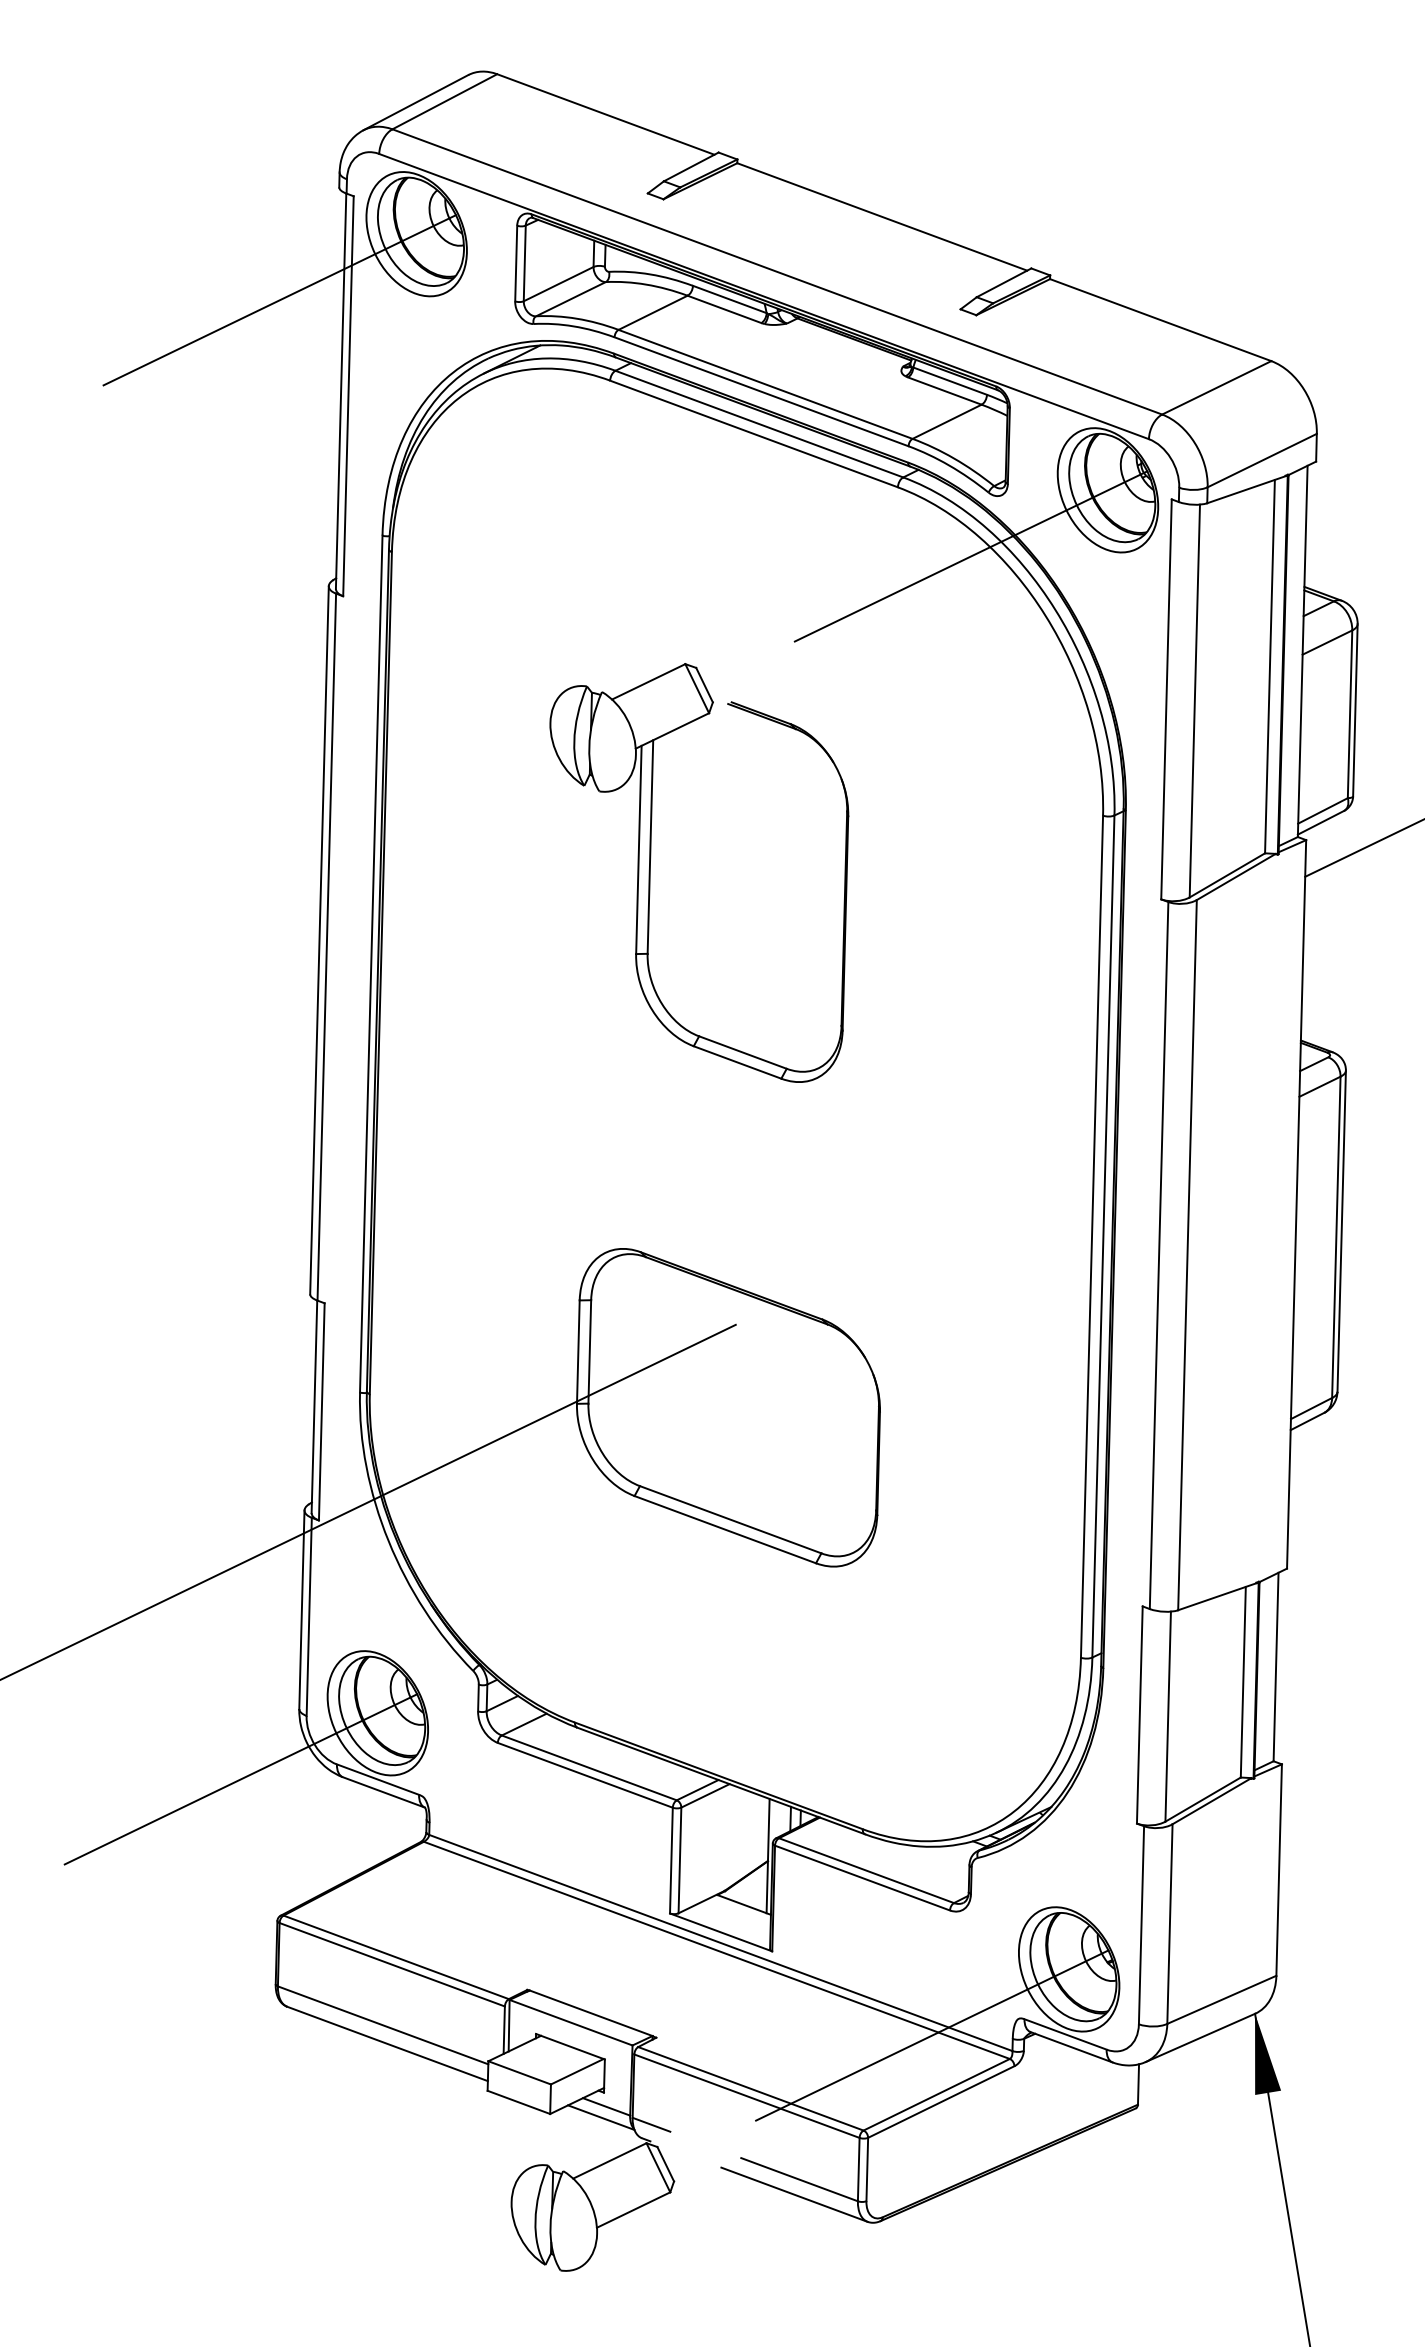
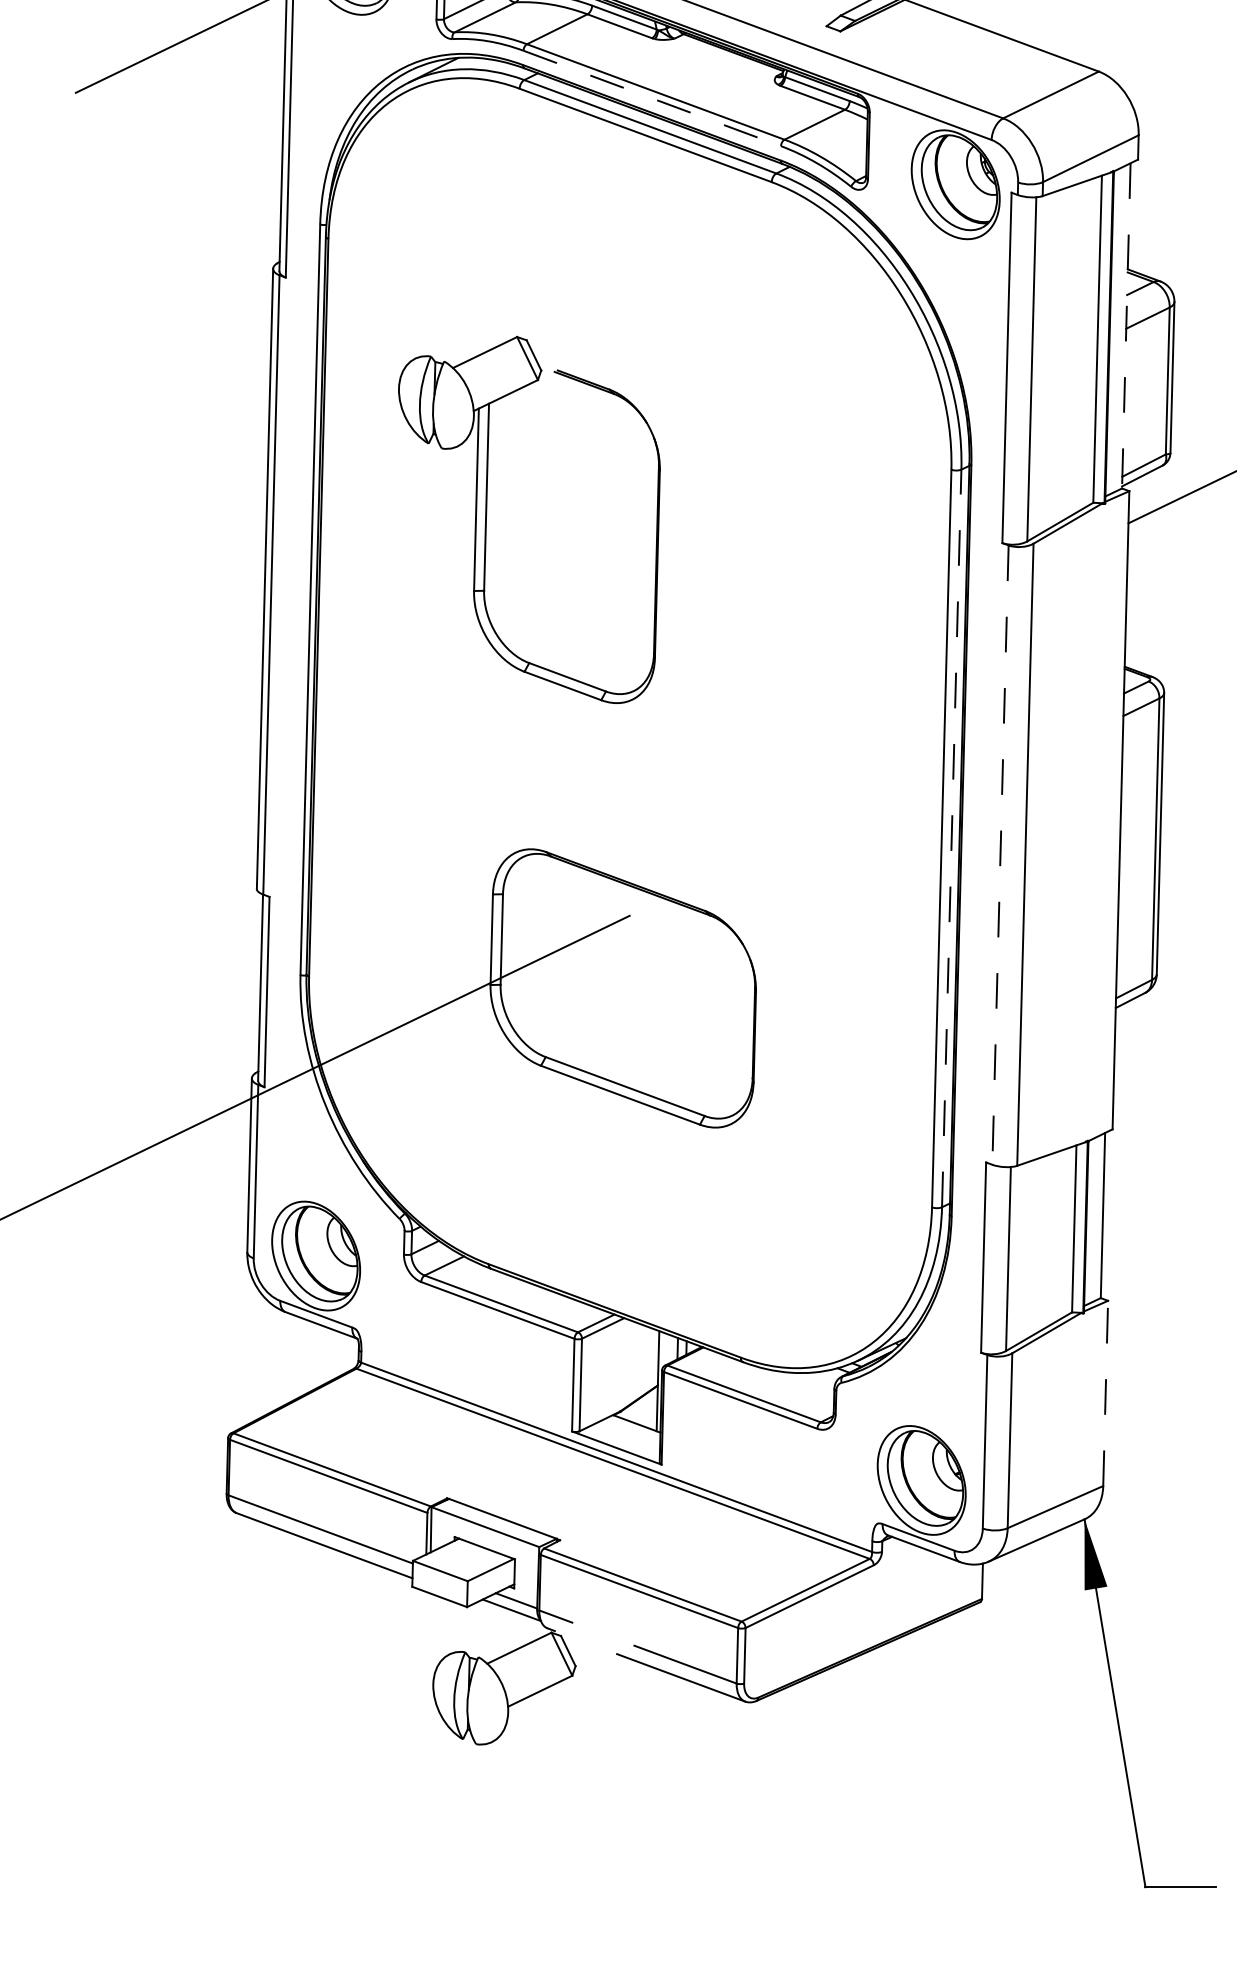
line: (761, 391) -> (652, 98), solid -> dashed
line: (970, 556) -> (835, 242), removed
line: (1302, 651) -> (1126, 325), solid -> dashed
part: (650, 872) -> (486, 519), moved
line: (1103, 1236) -> (951, 838), solid -> dashed
line: (1159, 1255) -> (1000, 855), solid -> dashed
line: (240, 1779) -> (195, 1314), removed
line: (1279, 1870) -> (1105, 1393), solid -> dashed
line: (932, 2035) -> (802, 1538), removed

